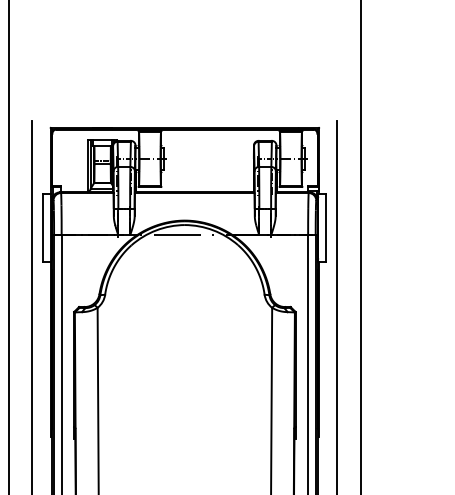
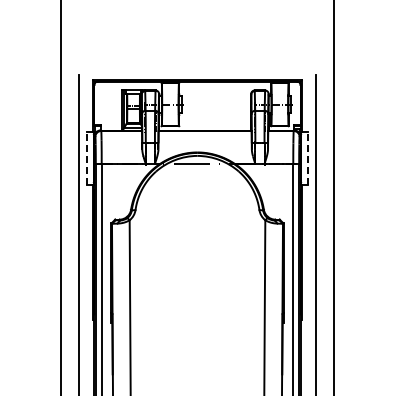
line: (43, 227) -> (87, 157), solid -> dashed
line: (326, 227) -> (307, 157), solid -> dashed

